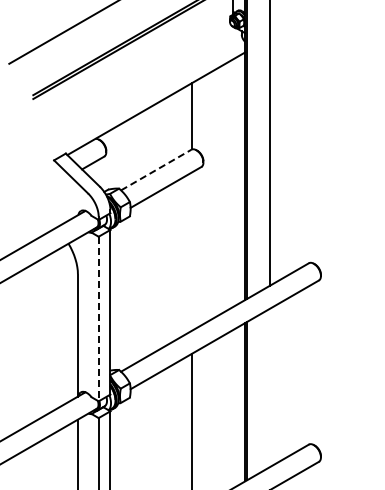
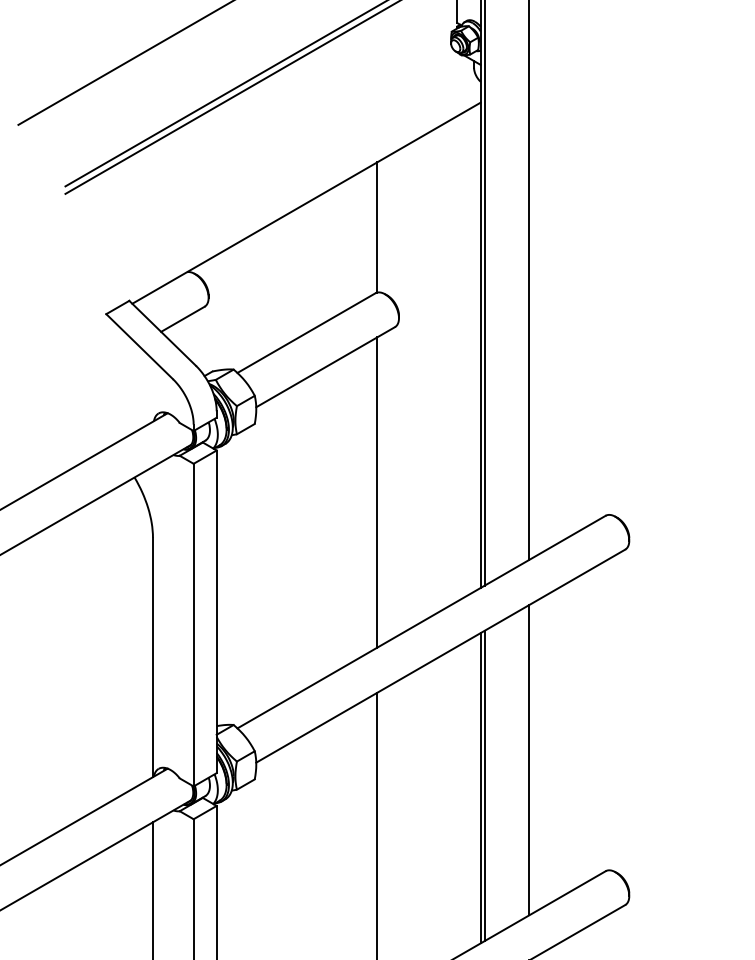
line: (156, 170) -> (306, 333), dashed -> solid
line: (192, 251) -> (377, 492), added
line: (98, 319) -> (193, 626), dashed -> solid
line: (270, 387) -> (530, 759), added

